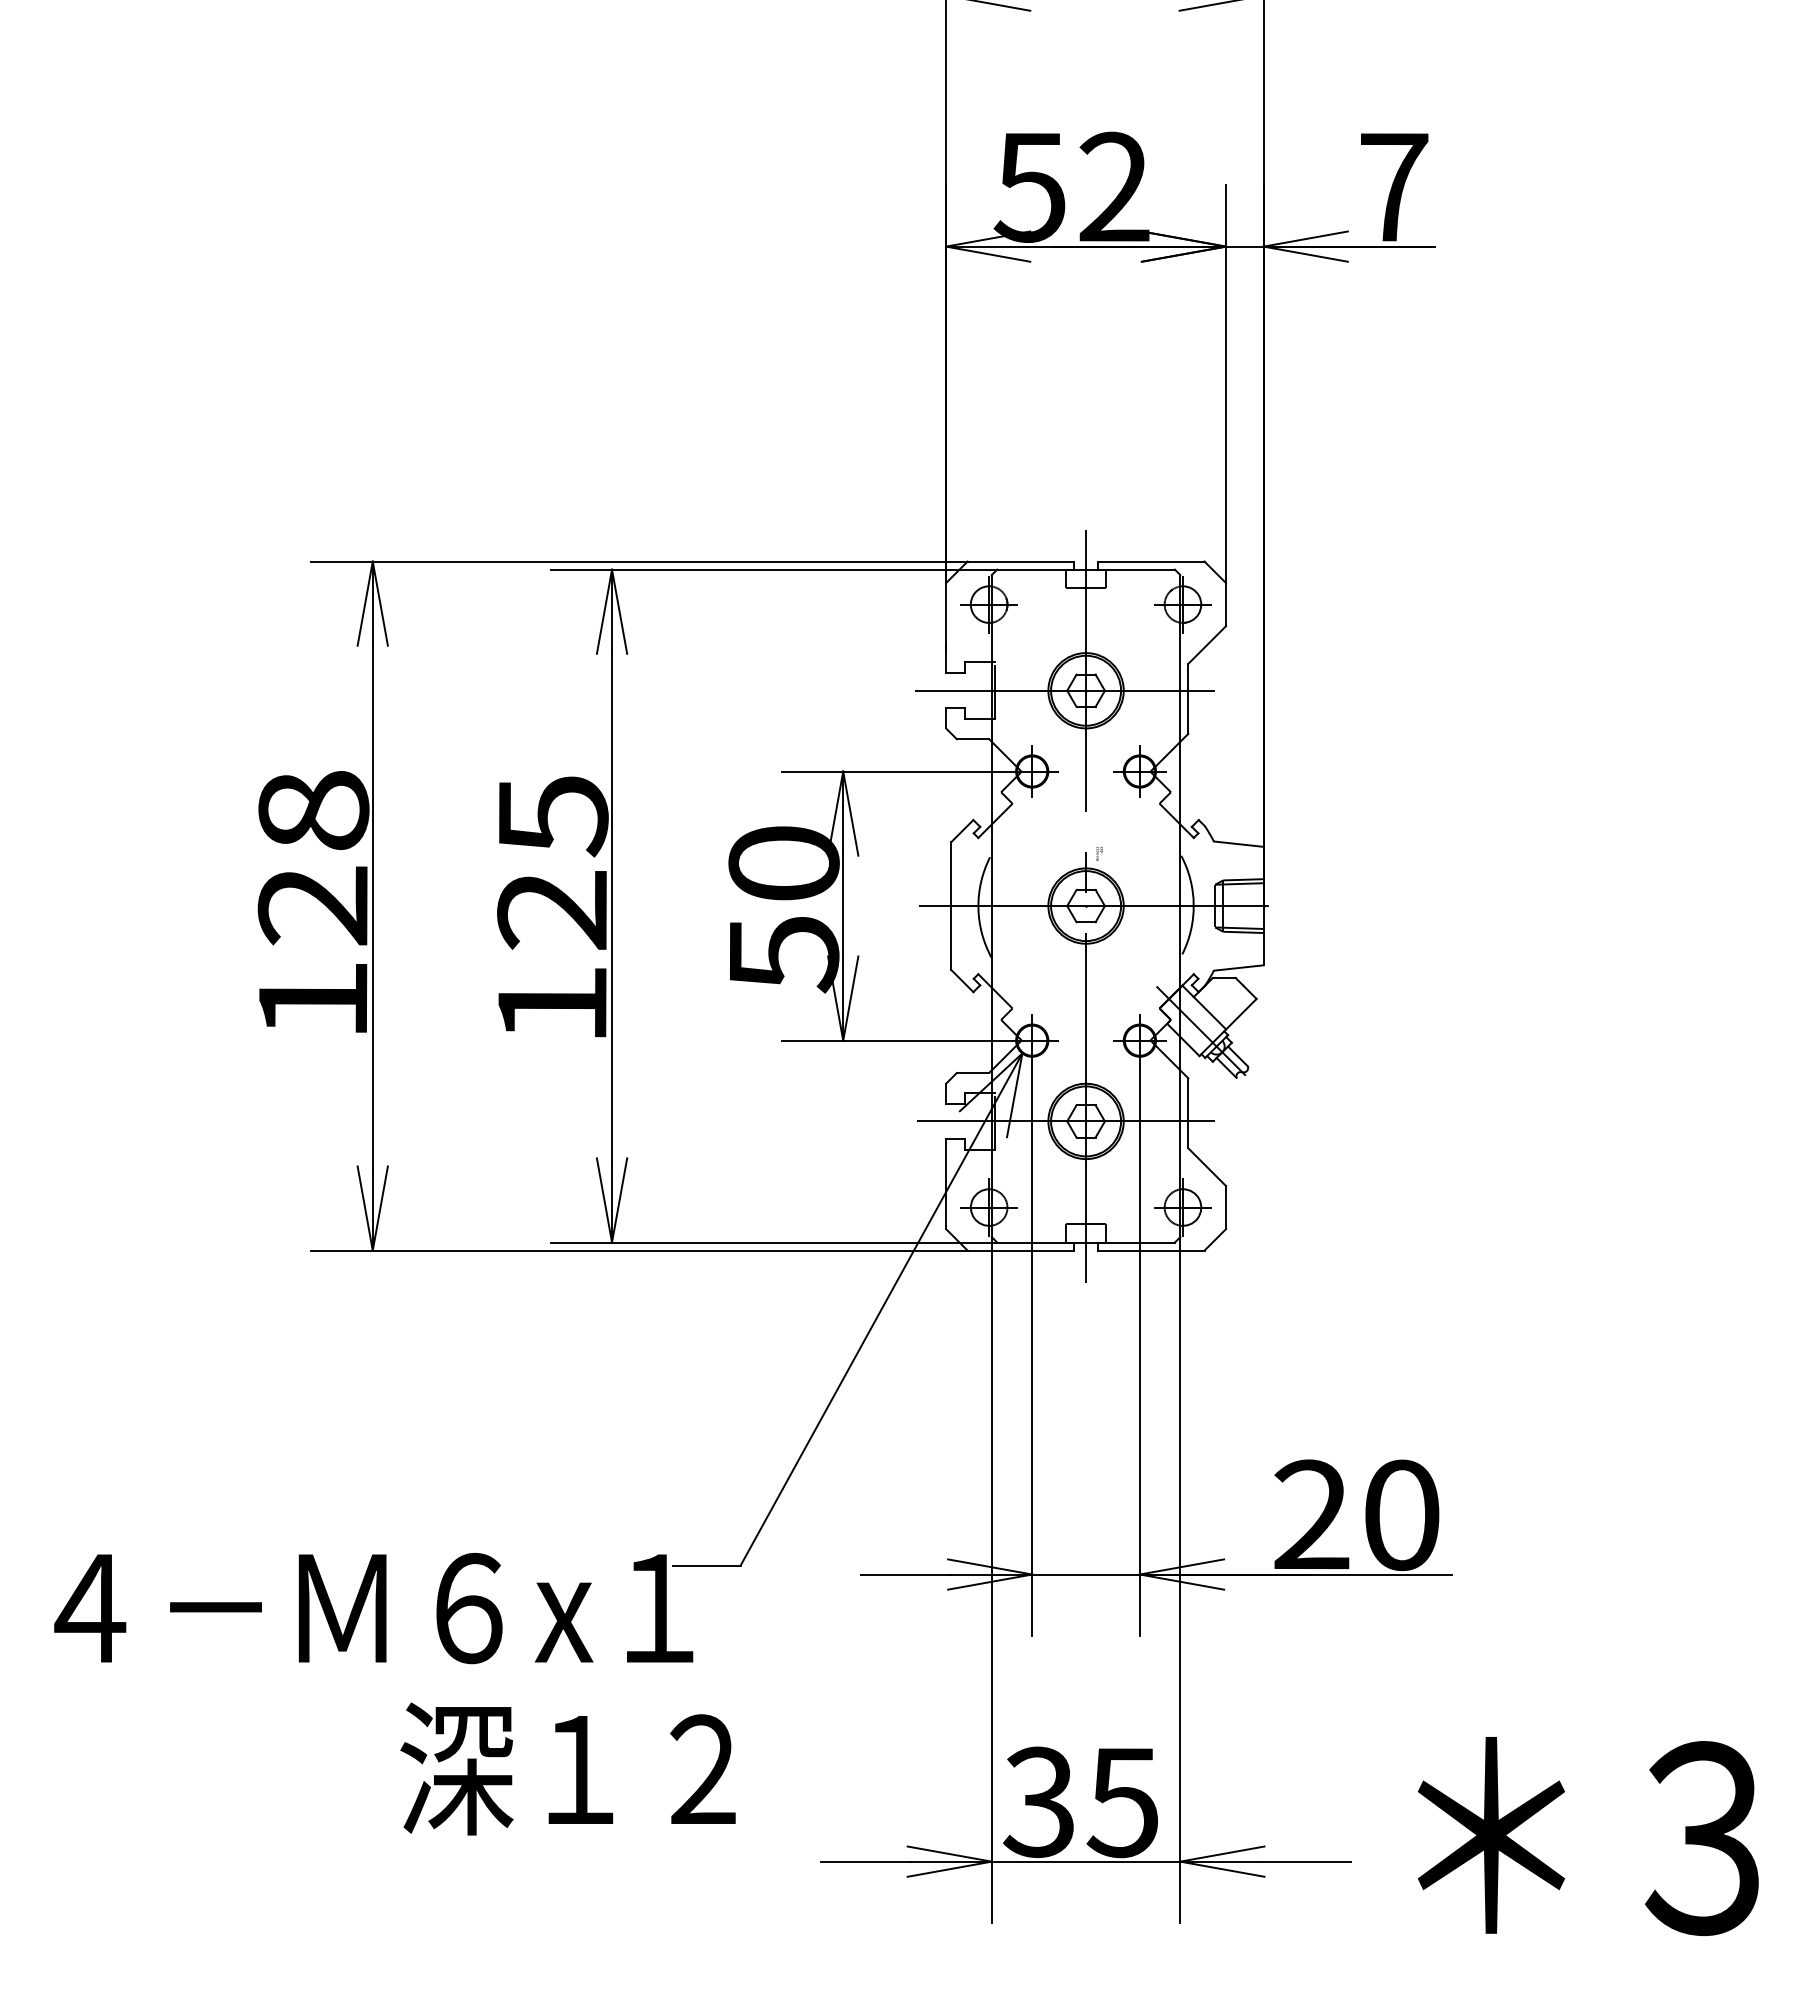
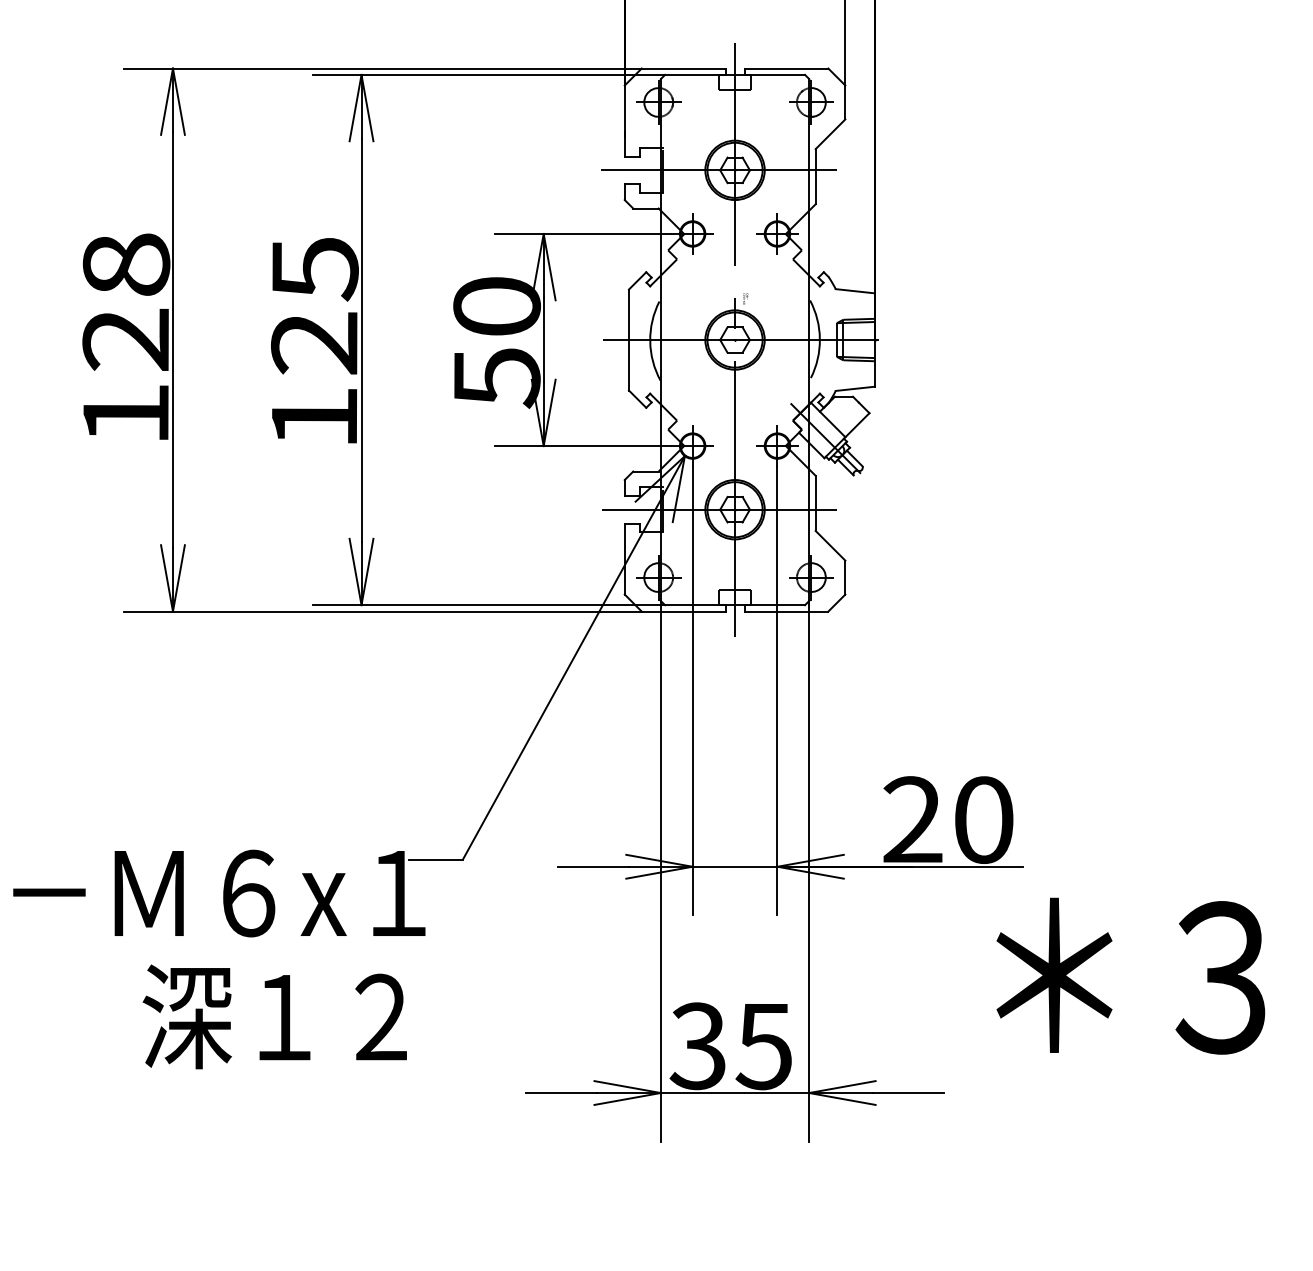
text: (567, 1768) -> (274, 1016), moved
text: (1588, 1836) -> (1130, 976), moved

